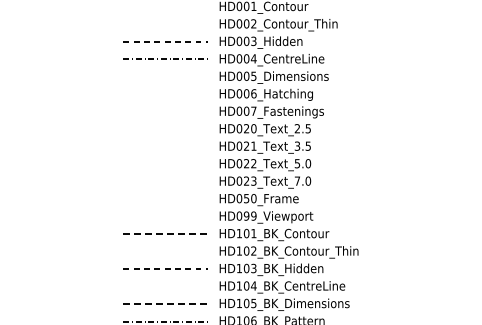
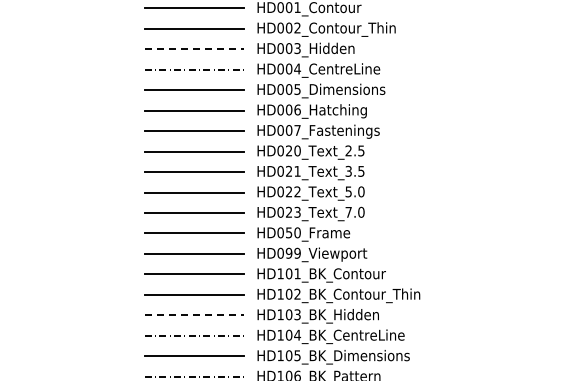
line: (165, 6) -> (194, 7), added
line: (165, 24) -> (194, 28), added
line: (165, 76) -> (194, 89), added
line: (165, 94) -> (194, 110), added
line: (165, 111) -> (194, 130), added
line: (165, 129) -> (194, 151), added
line: (165, 146) -> (194, 171), added
line: (165, 164) -> (194, 192), added
line: (165, 181) -> (194, 212), added
line: (165, 198) -> (194, 232), added
line: (165, 216) -> (194, 253), added
line: (166, 234) -> (195, 274), dashed -> solid
line: (165, 251) -> (194, 294), added
line: (165, 286) -> (194, 335), added
line: (166, 304) -> (195, 356), dashed -> solid

